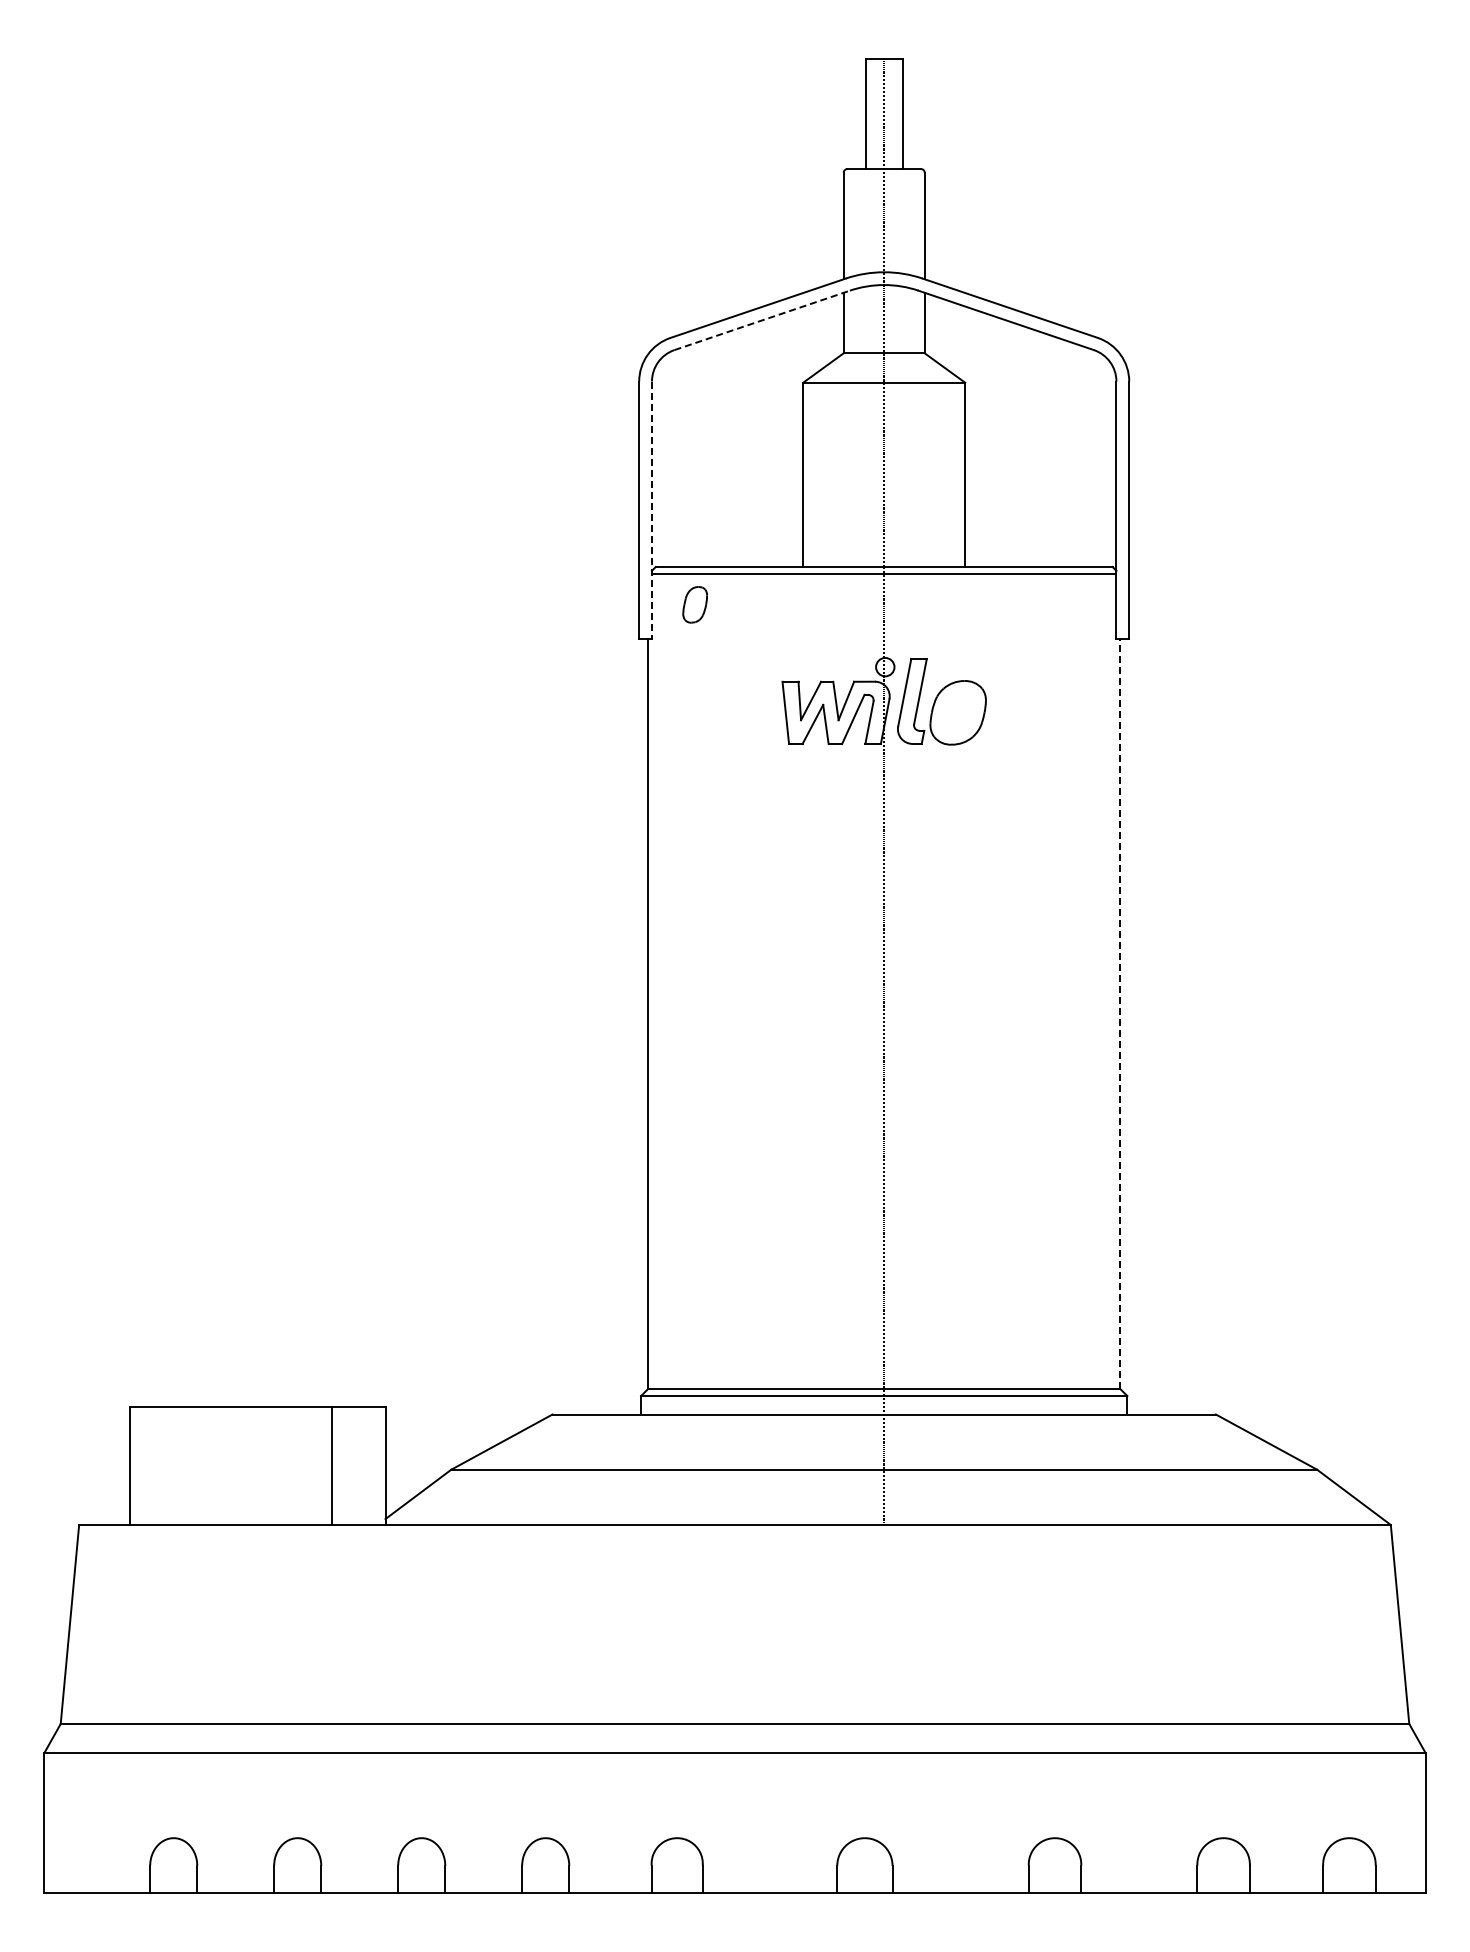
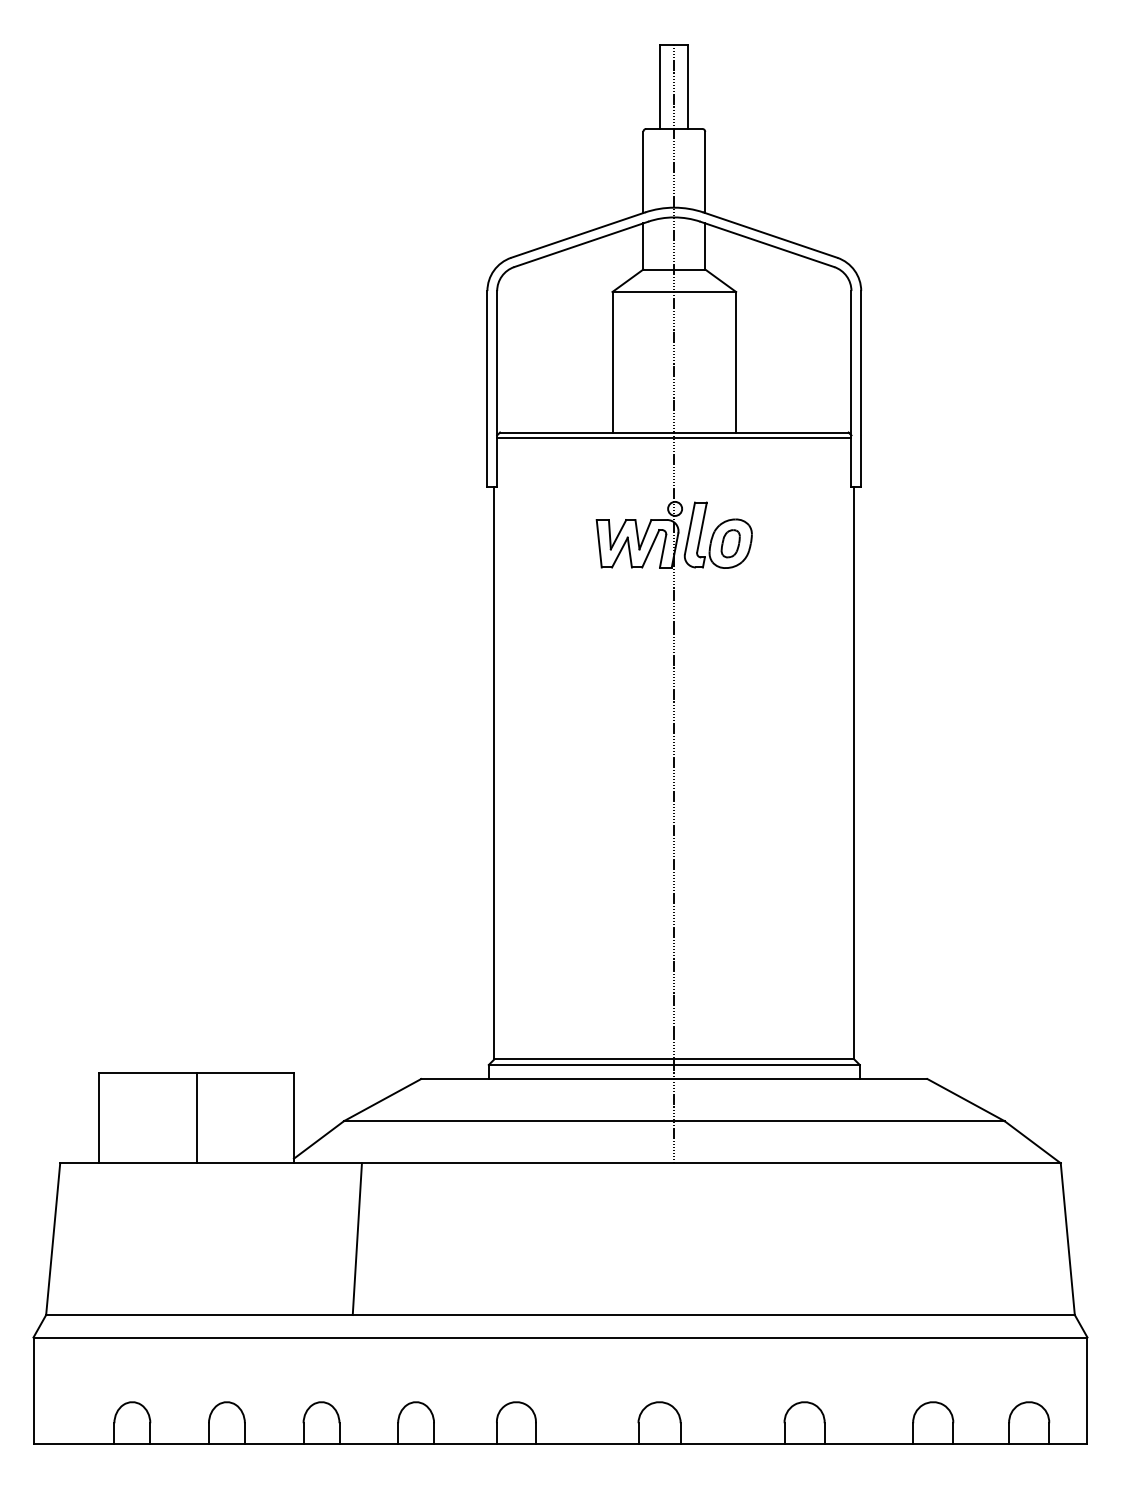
line: (762, 320) -> (581, 244), dashed -> solid
line: (651, 510) -> (496, 389), dashed -> solid
part: (694, 604) -> (730, 543), moved
line: (1120, 1013) -> (854, 773), dashed -> solid
line: (331, 1465) -> (196, 1117), moved
line: (468, 1623) -> (357, 1238), added

